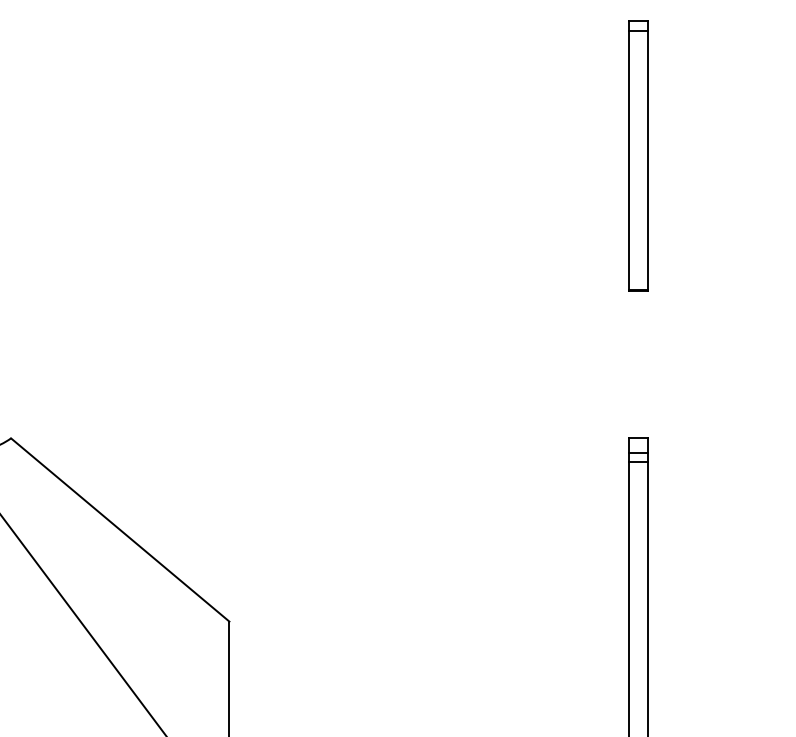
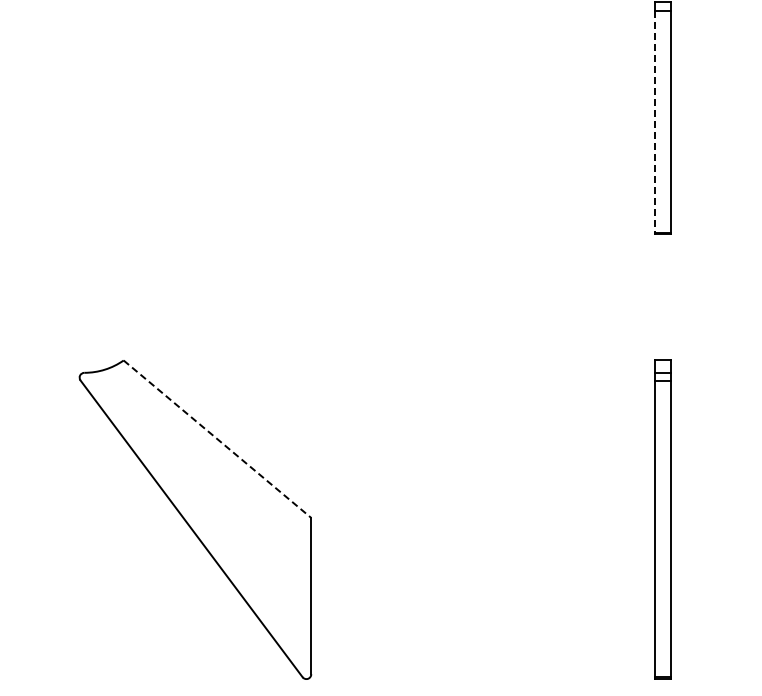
line: (628, 160) -> (654, 121), solid -> dashed
line: (120, 530) -> (217, 439), solid -> dashed

